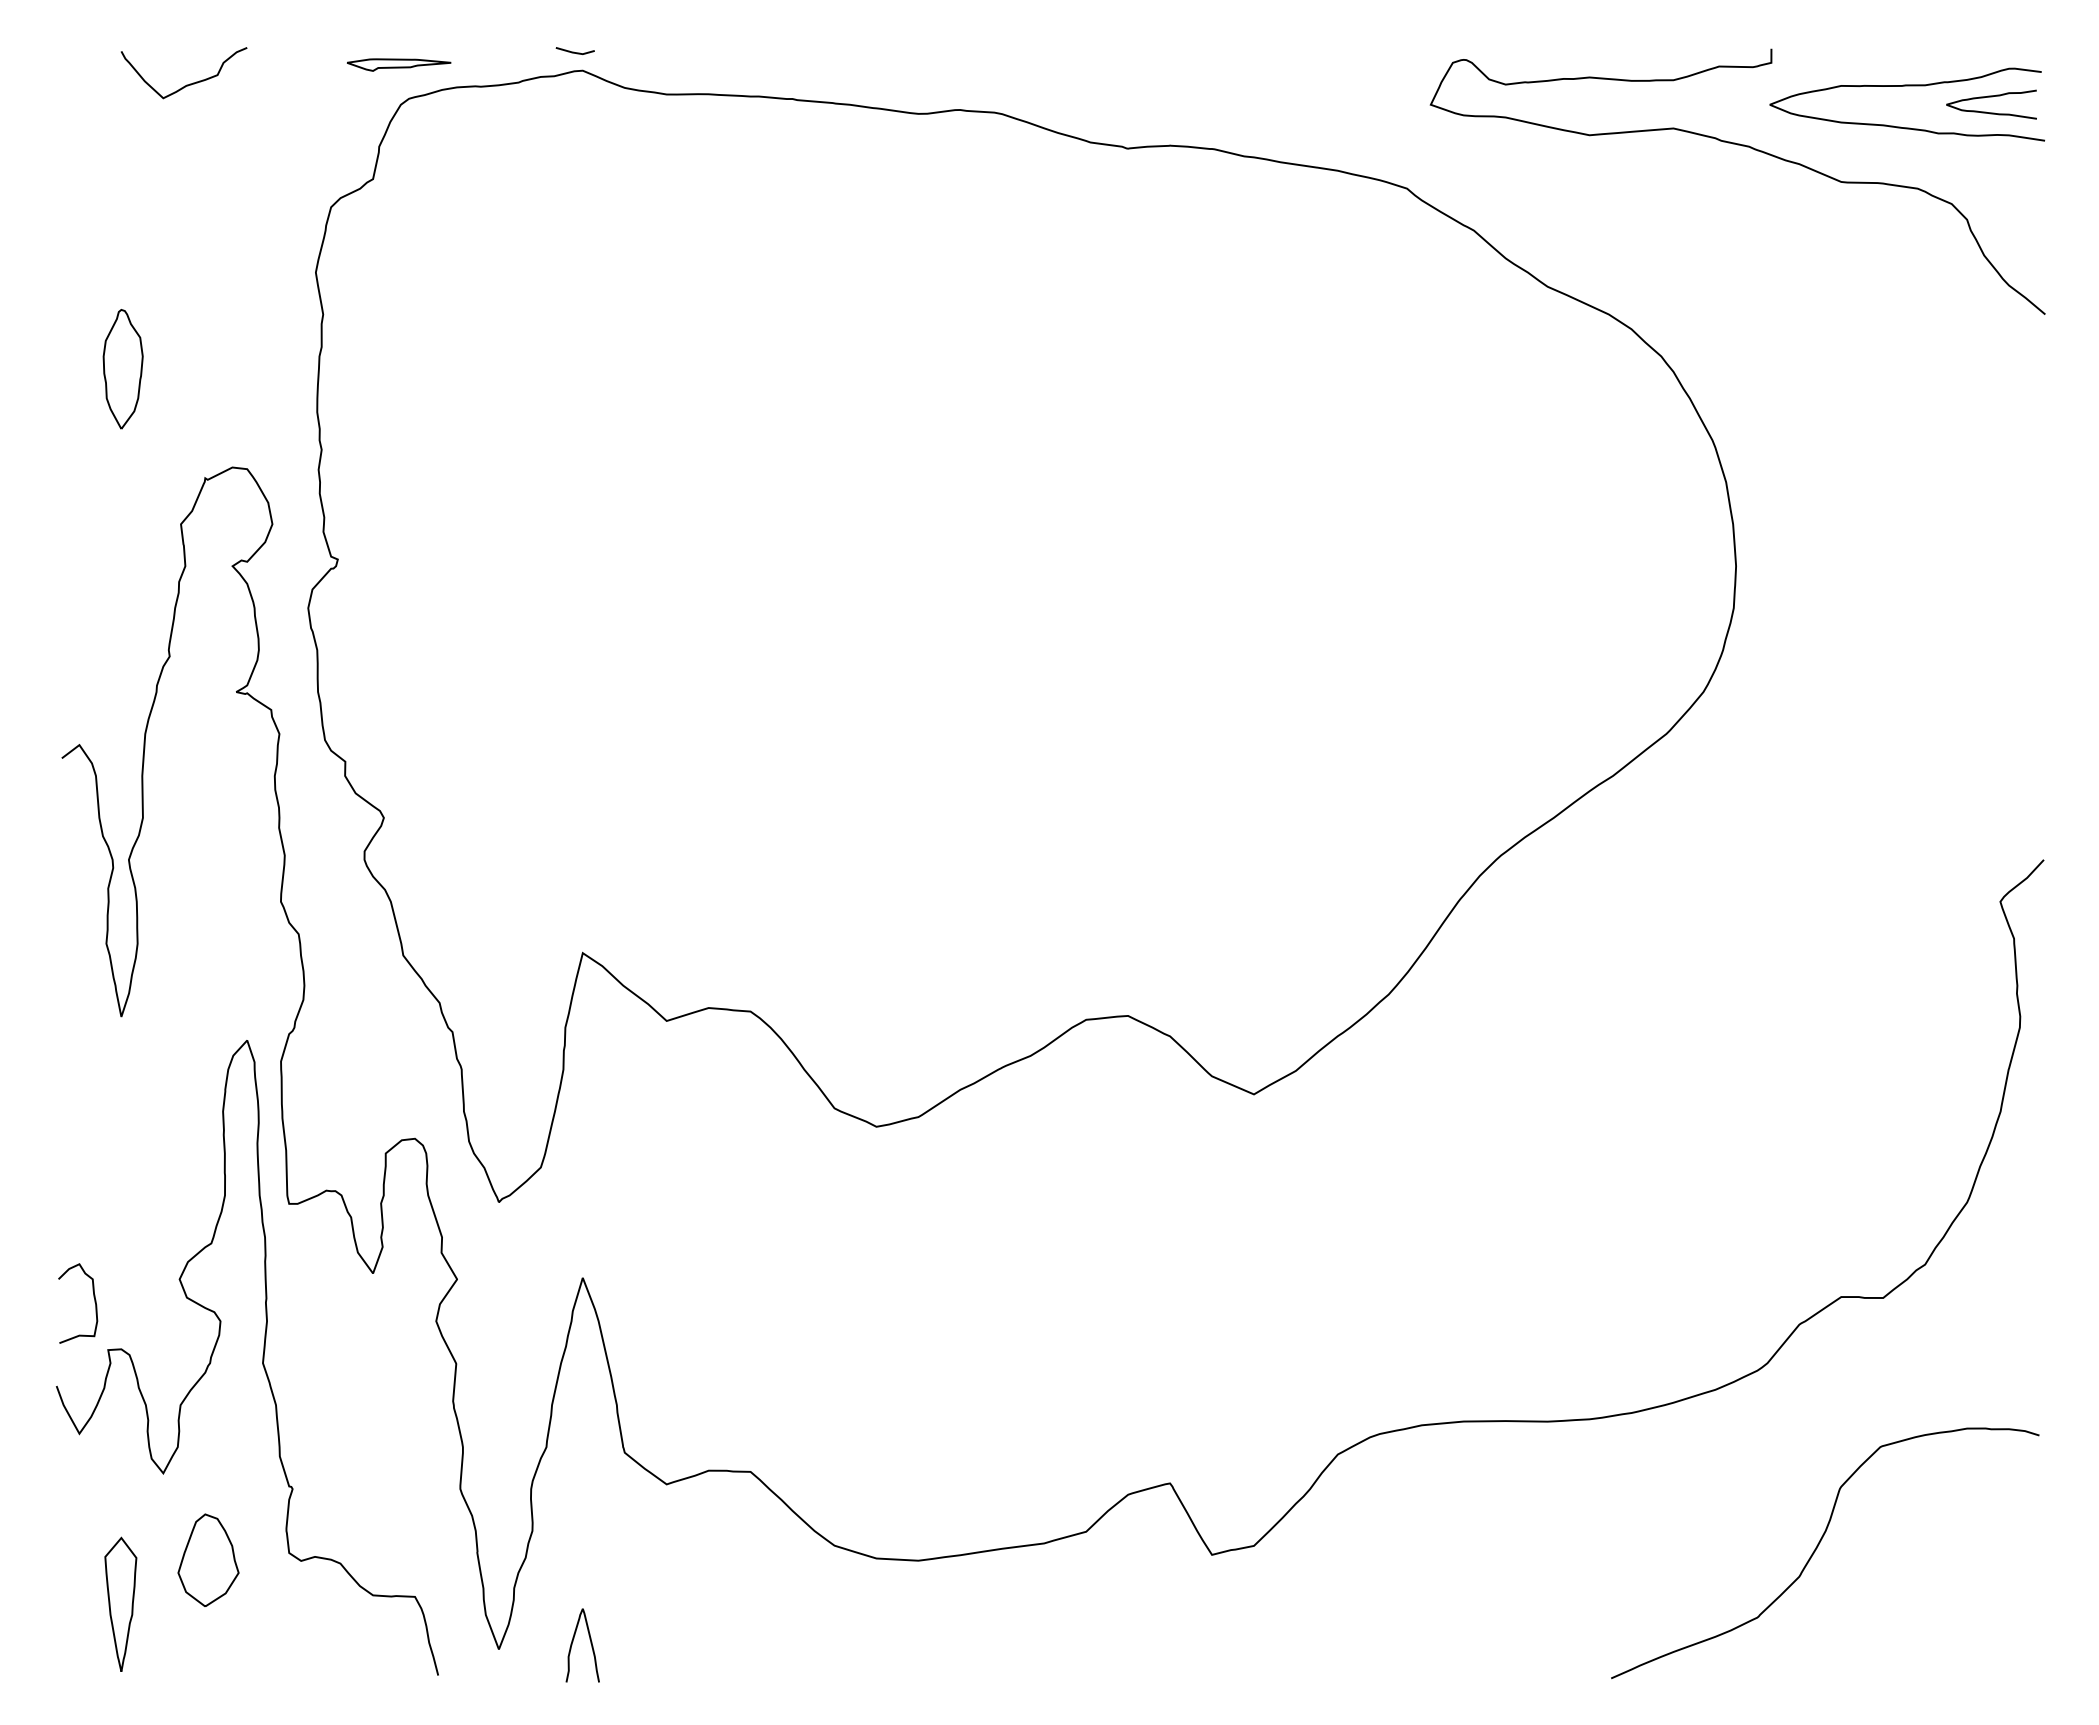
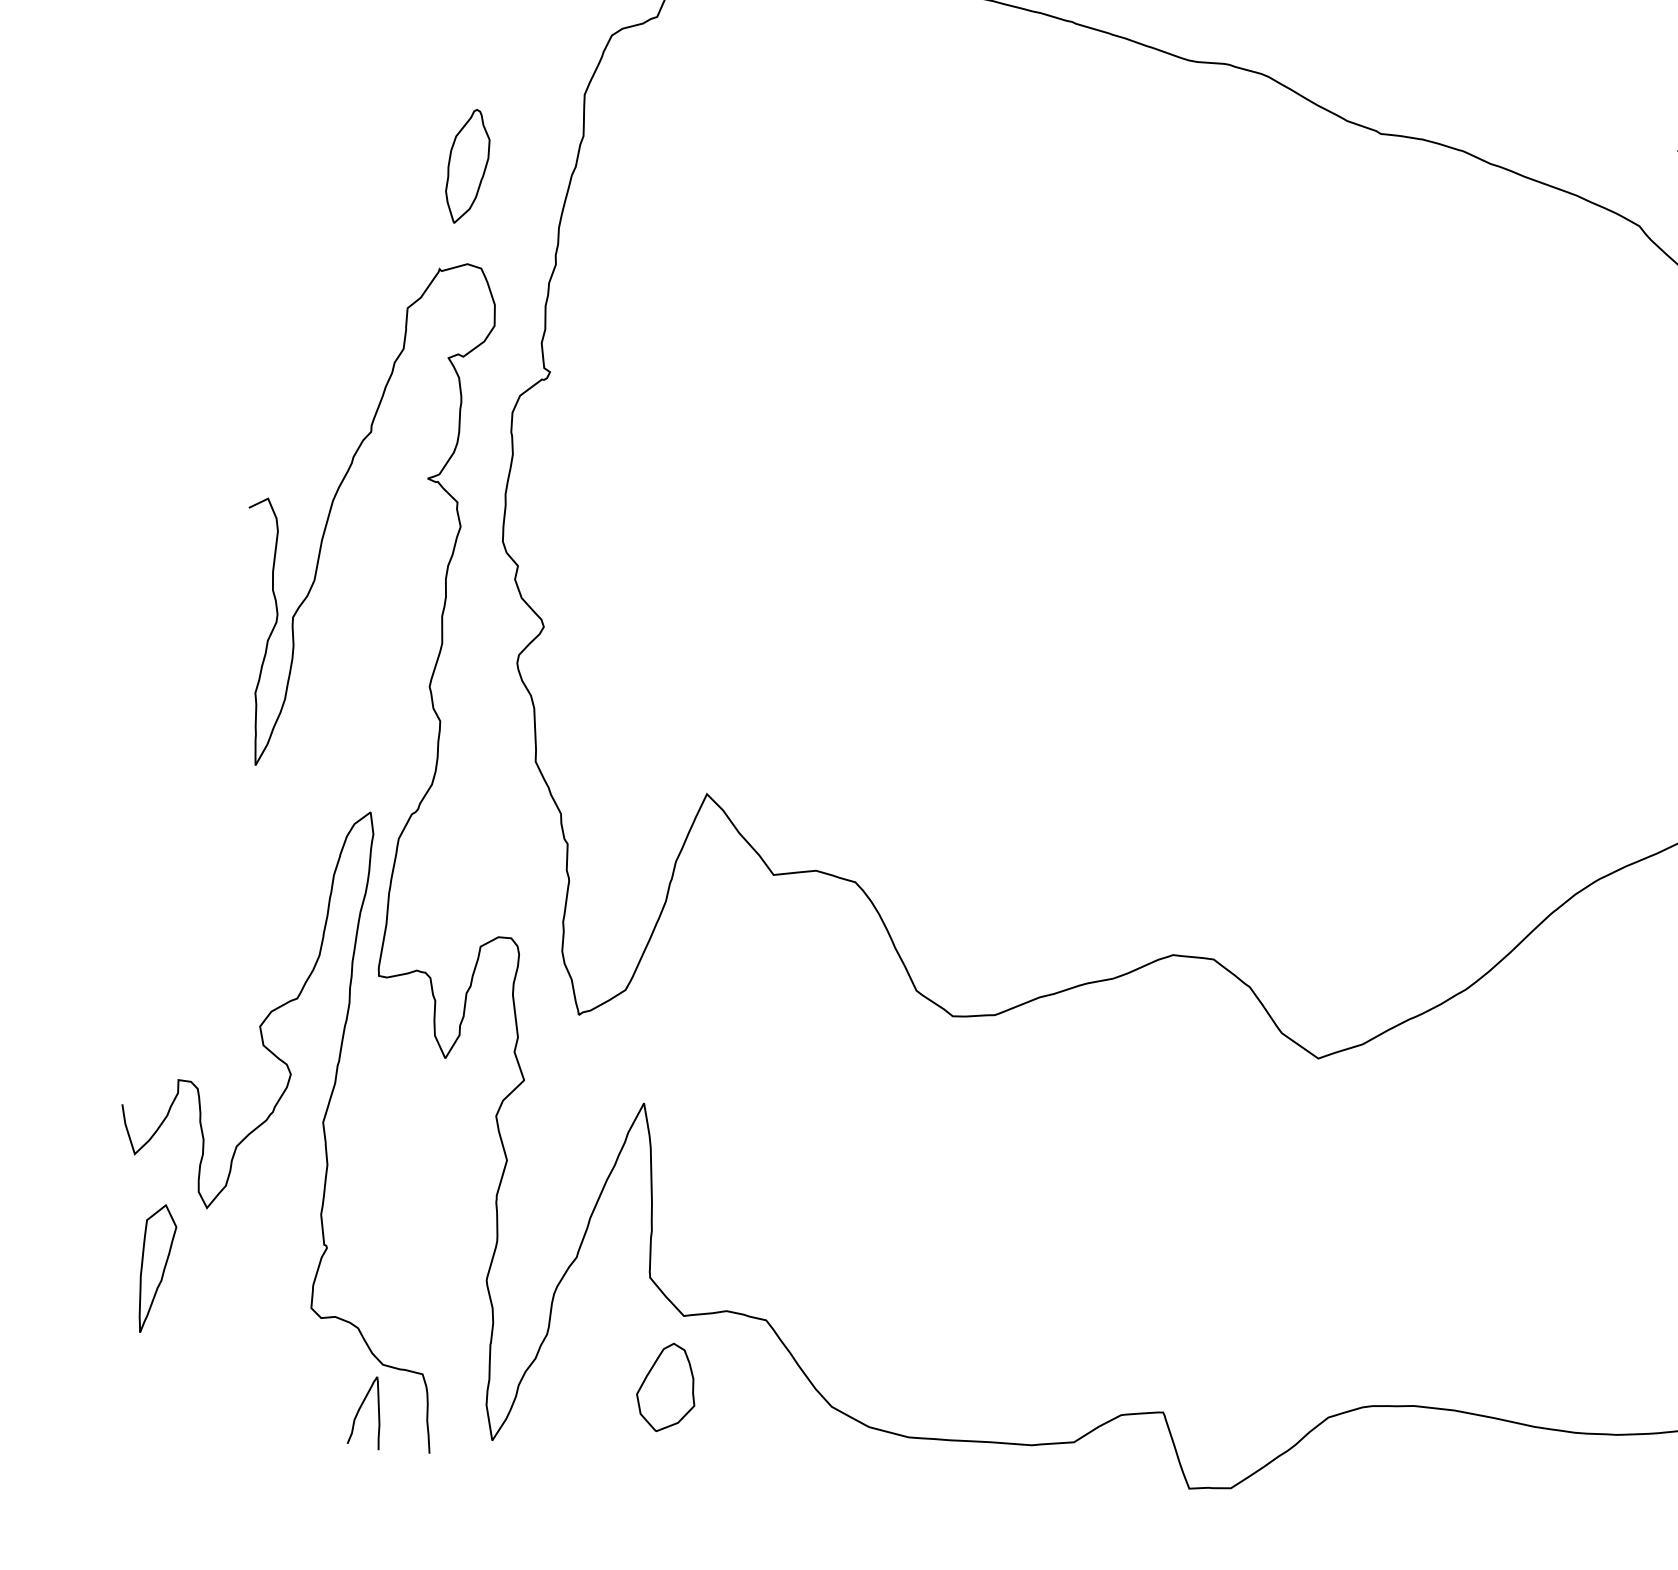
part: (122, 369) -> (466, 166), moved
curve: (94, 1302) -> (174, 1032), removed
part: (208, 1559) -> (668, 1387), moved
part: (120, 1603) -> (152, 1267), moved
curve: (590, 1643) -> (377, 1411), moved

